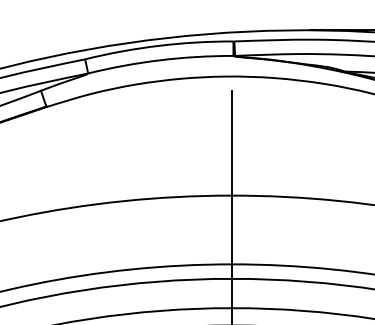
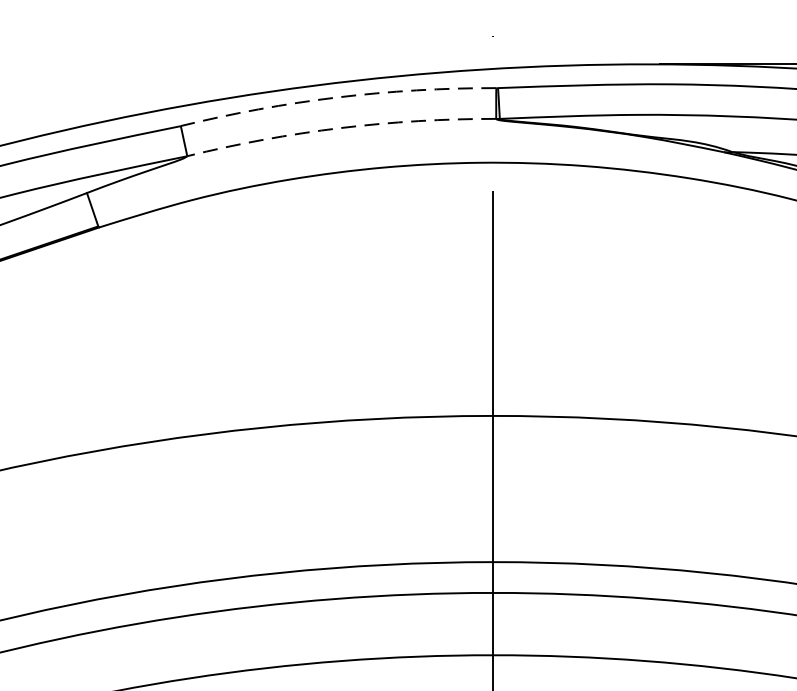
arc: (158, 45) -> (336, 96), solid -> dashed
arc: (160, 60) -> (341, 128), solid -> dashed

